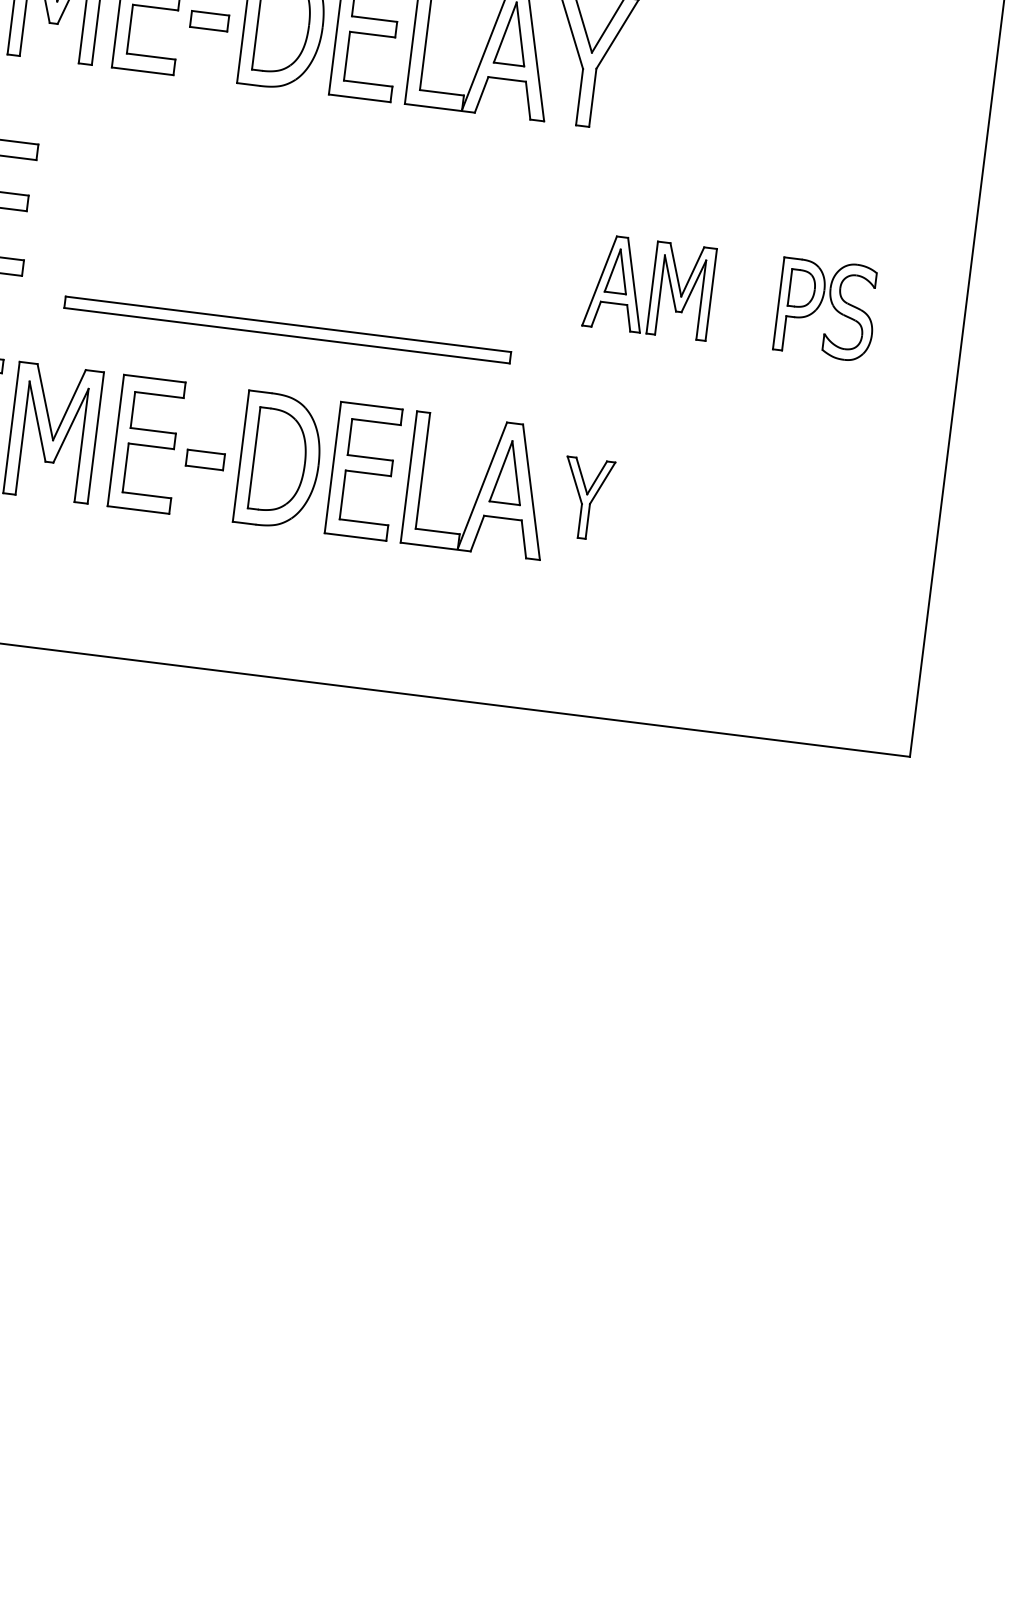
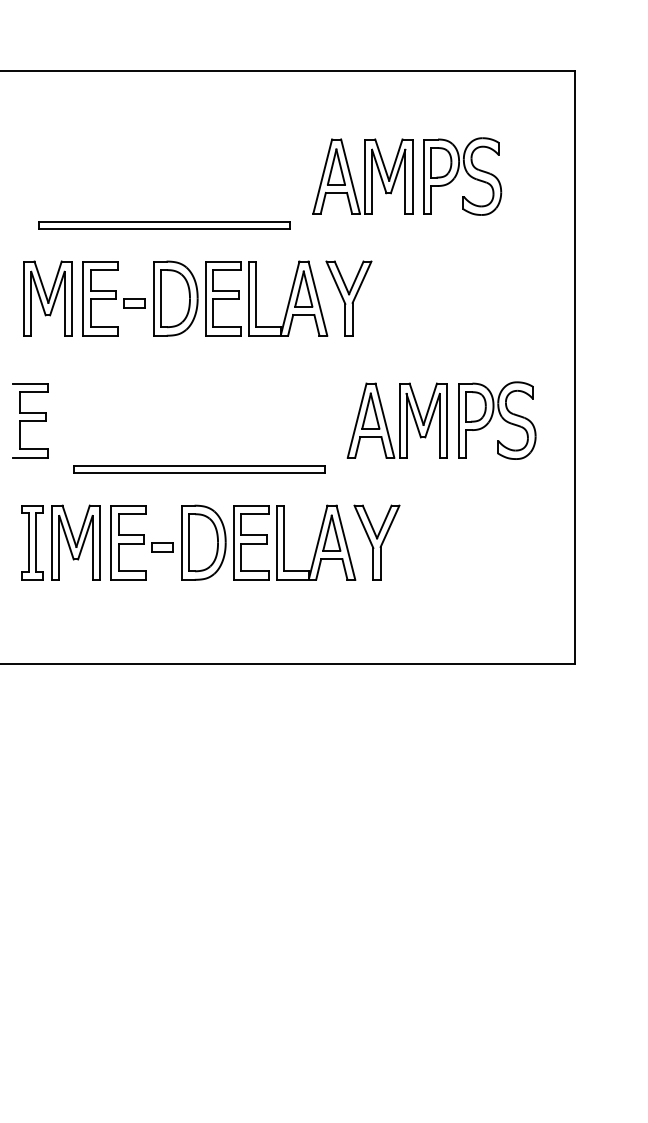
part: (648, 286) -> (396, 420), size x1.43
part: (827, 309) -> (497, 420), size x1.43
part: (585, 498) -> (376, 542), size x1.67

